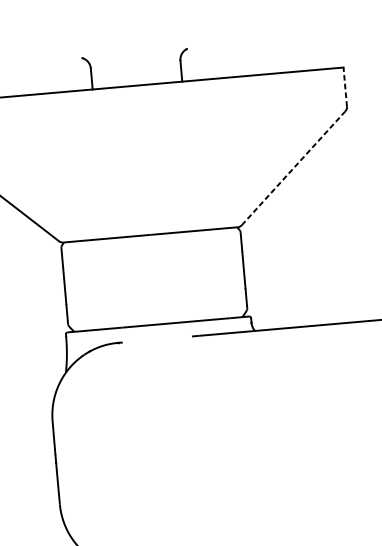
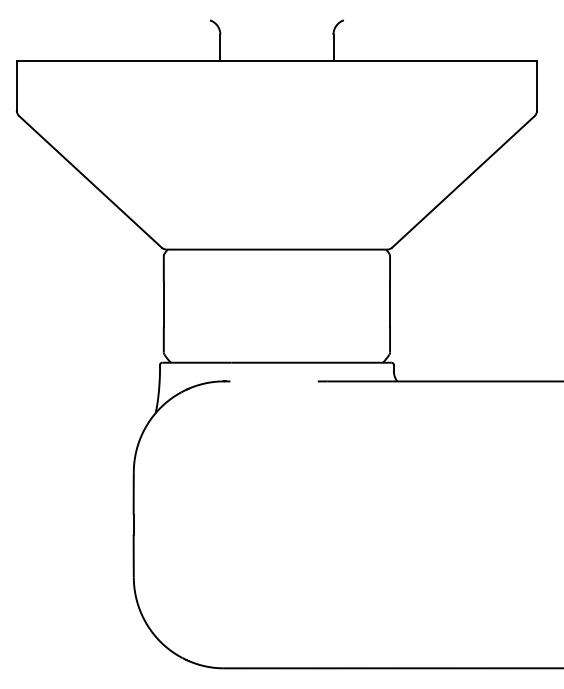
line: (345, 86) -> (537, 85), dashed -> solid
line: (293, 168) -> (463, 181), dashed -> solid

